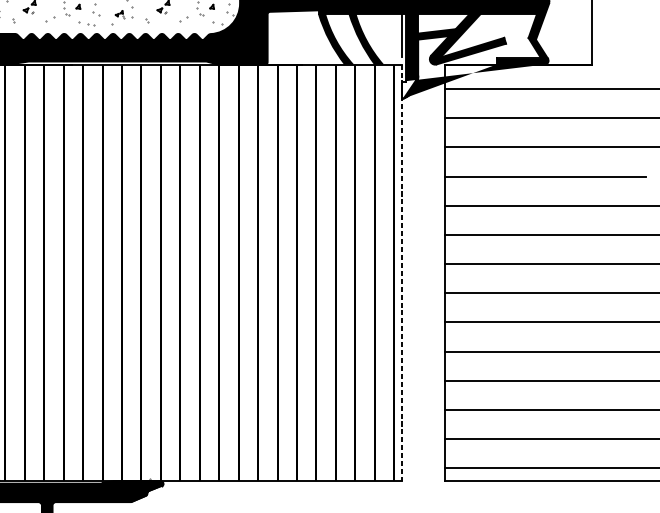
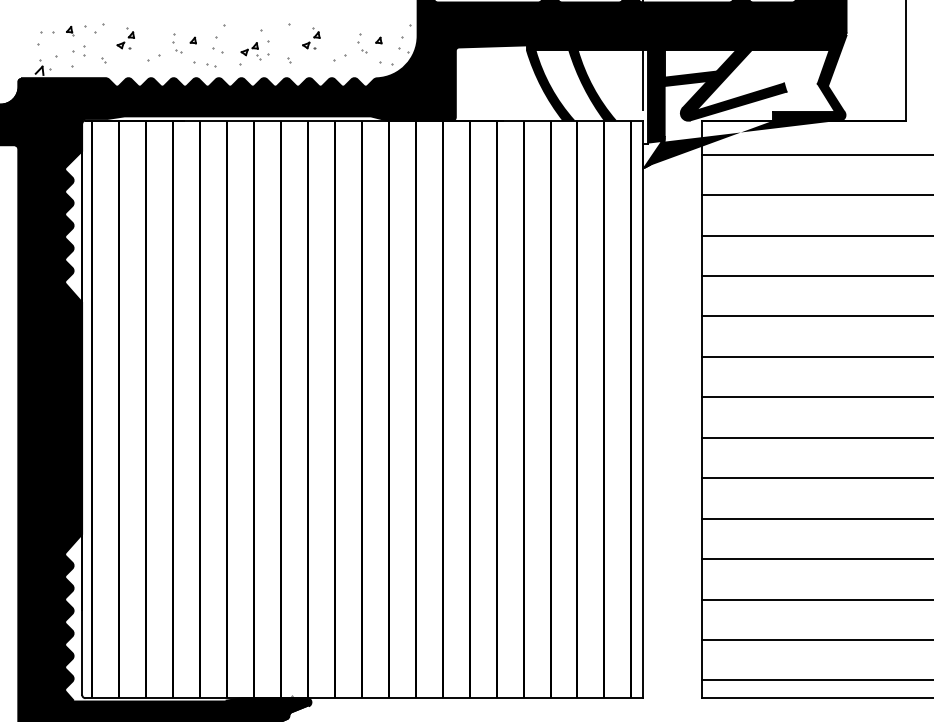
part: (119, 14) -> (250, 51), size x1.67
line: (402, 272) -> (642, 409), dashed -> solid

